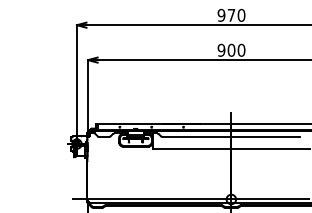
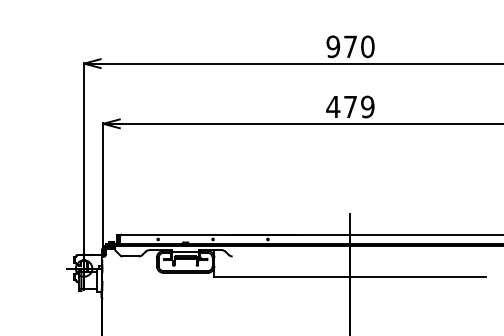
text: (231, 49) -> (350, 105), 900 -> 479
line: (231, 137) -> (350, 257), removed

